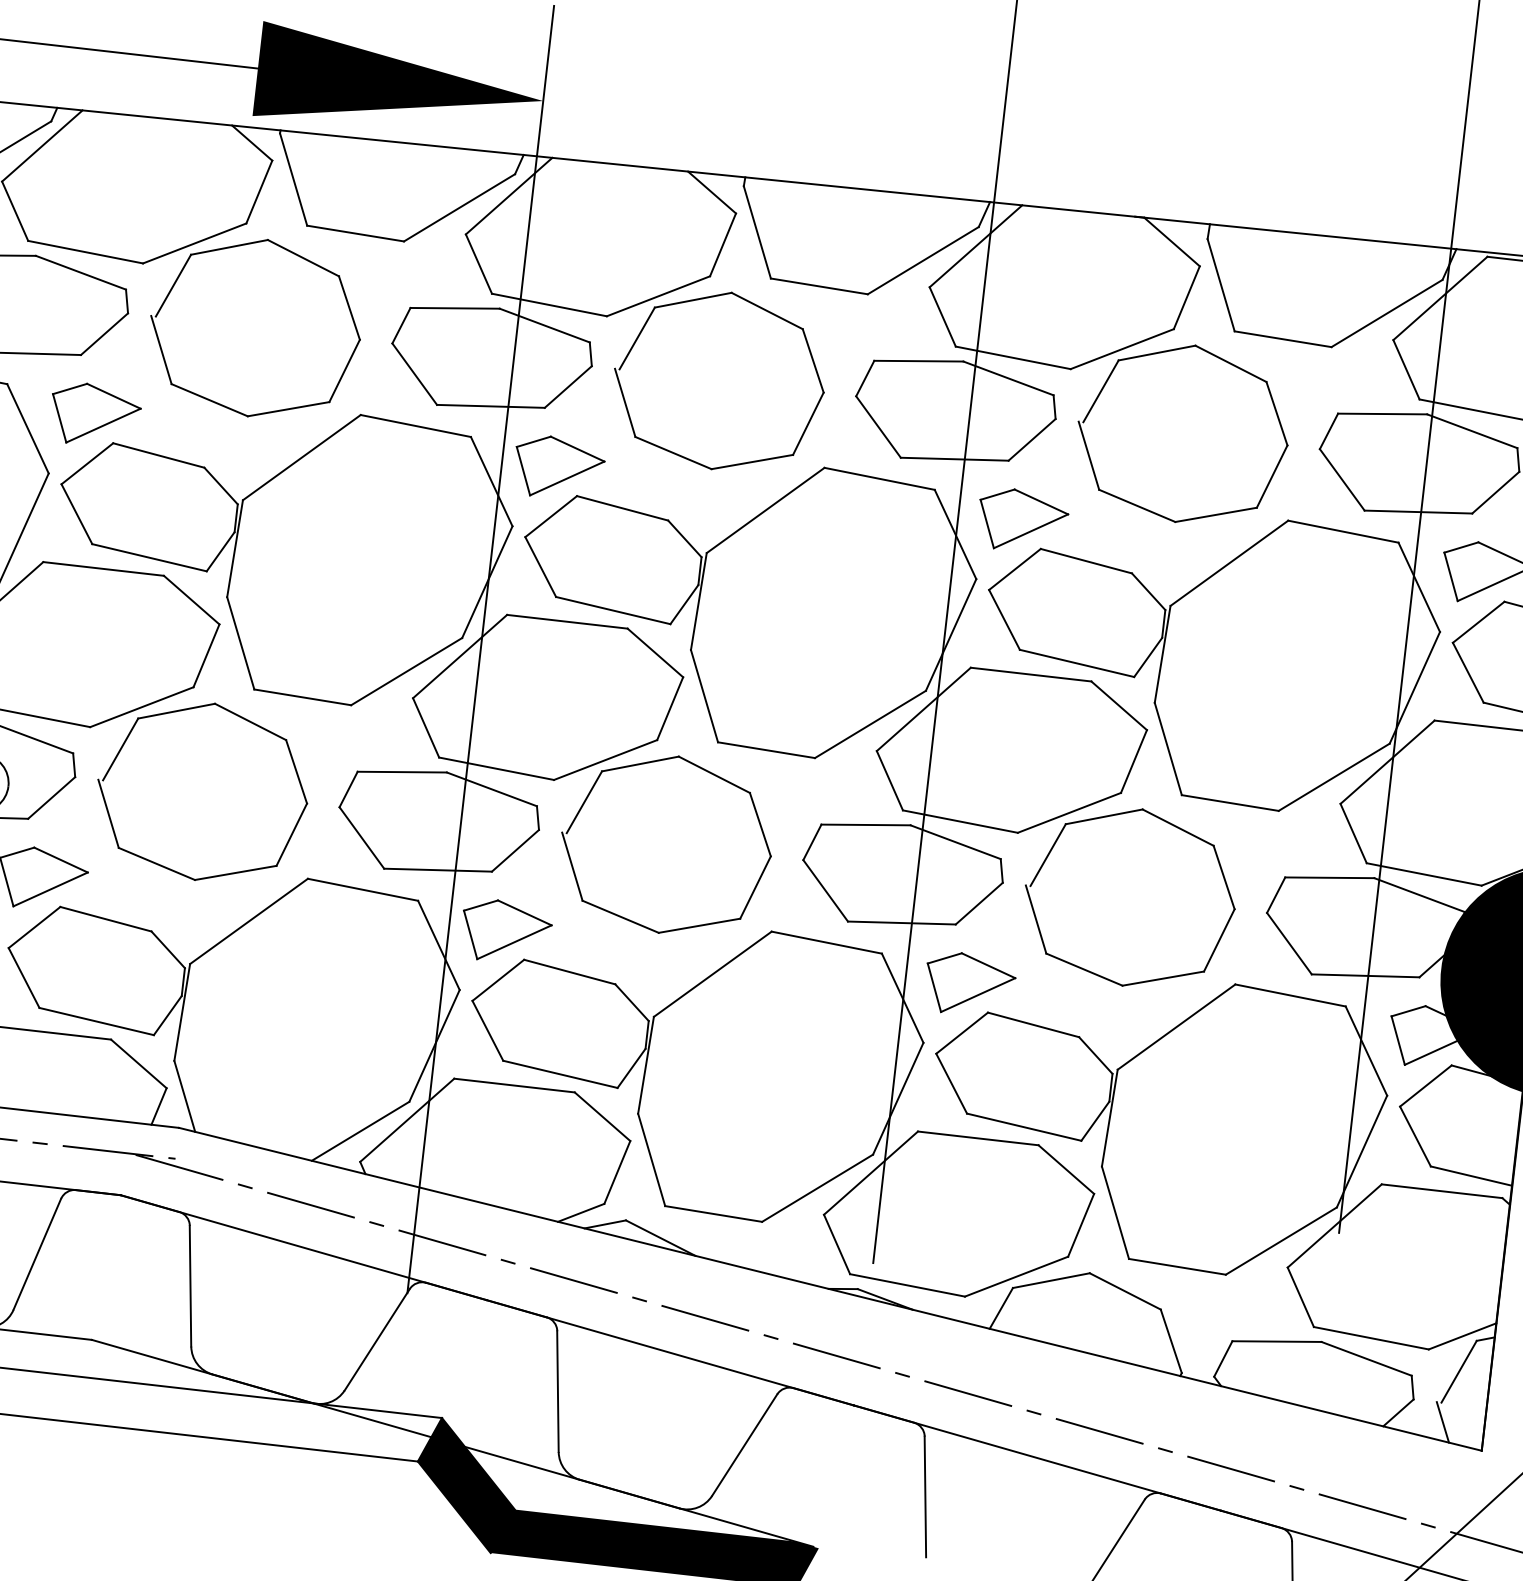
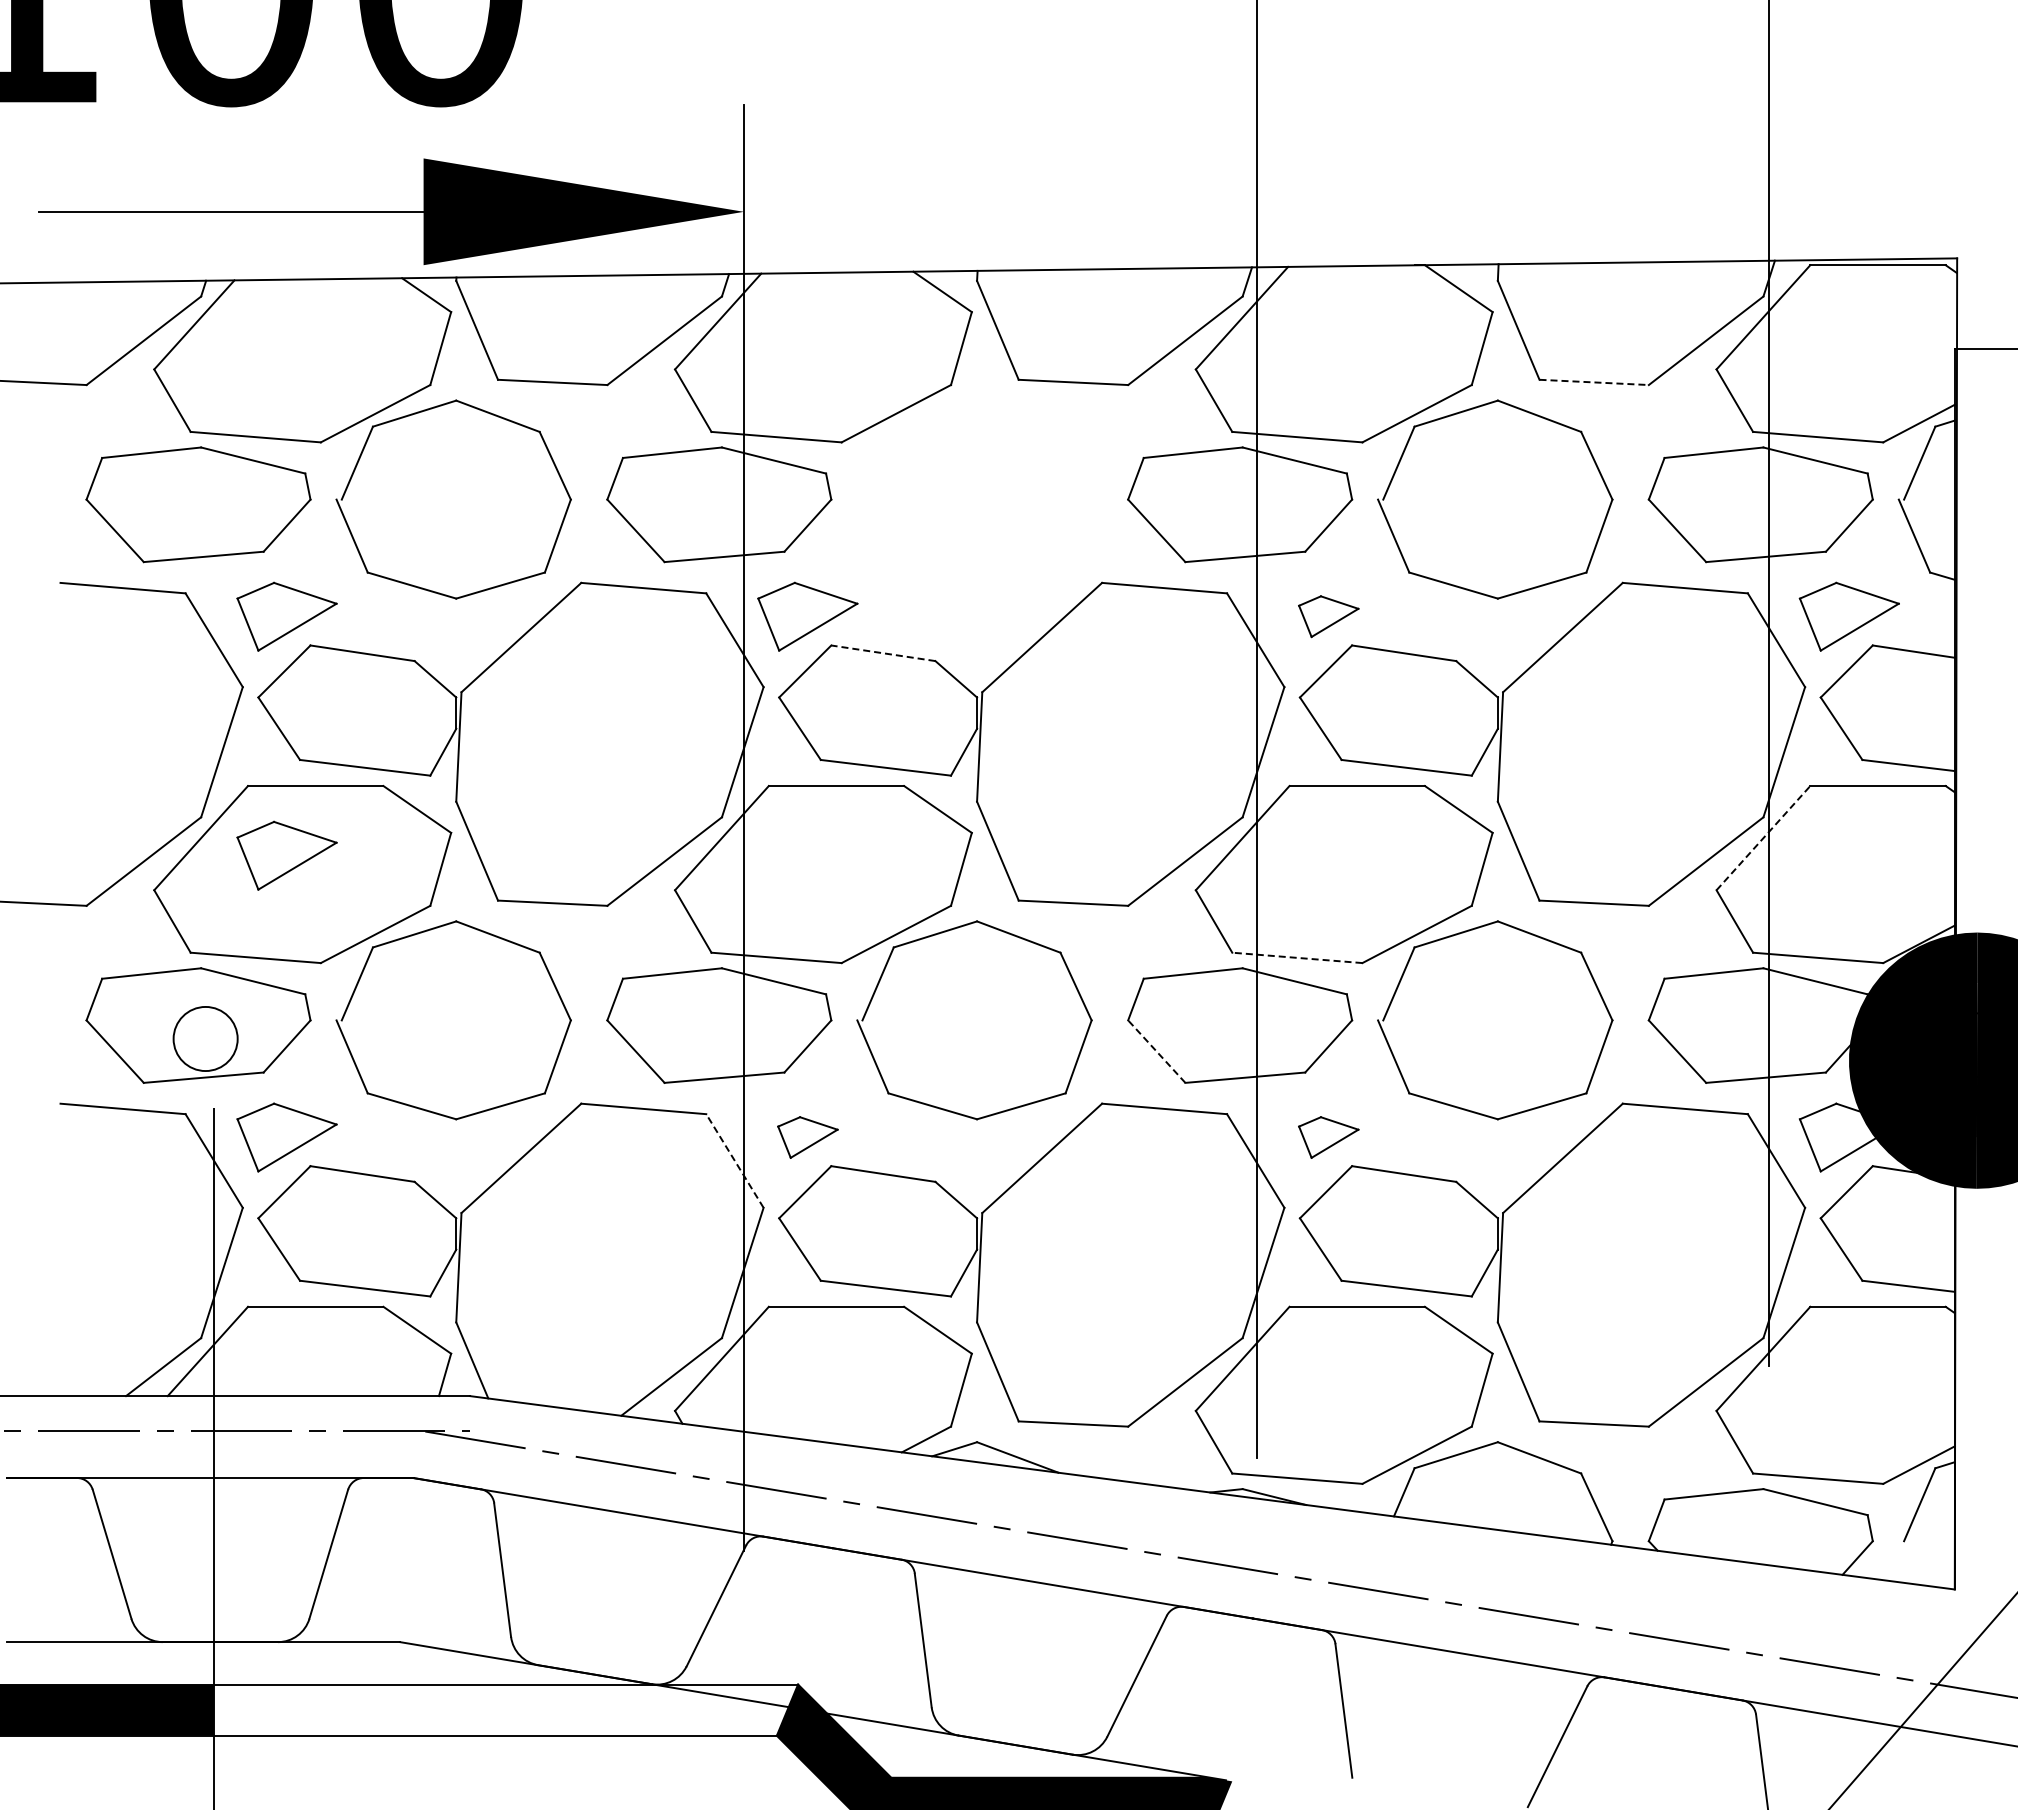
part: (760, 308) -> (1010, 414), removed
line: (1283, 339) -> (1594, 382), solid -> dashed
line: (622, 508) -> (883, 653), solid -> dashed
part: (1022, 520) -> (1328, 616), size x0.6
part: (70, 627) -> (286, 855), added
line: (1387, 761) -> (1763, 837), solid -> dashed
line: (959, 821) -> (1296, 957), solid -> dashed
line: (825, 890) -> (1156, 1051), solid -> dashed
part: (505, 931) -> (807, 1137), size x0.6
line: (438, 945) -> (734, 1161), solid -> dashed
part: (969, 984) -> (1328, 1137), size x0.6
line: (1442, 1421) -> (1907, 1562), removed

